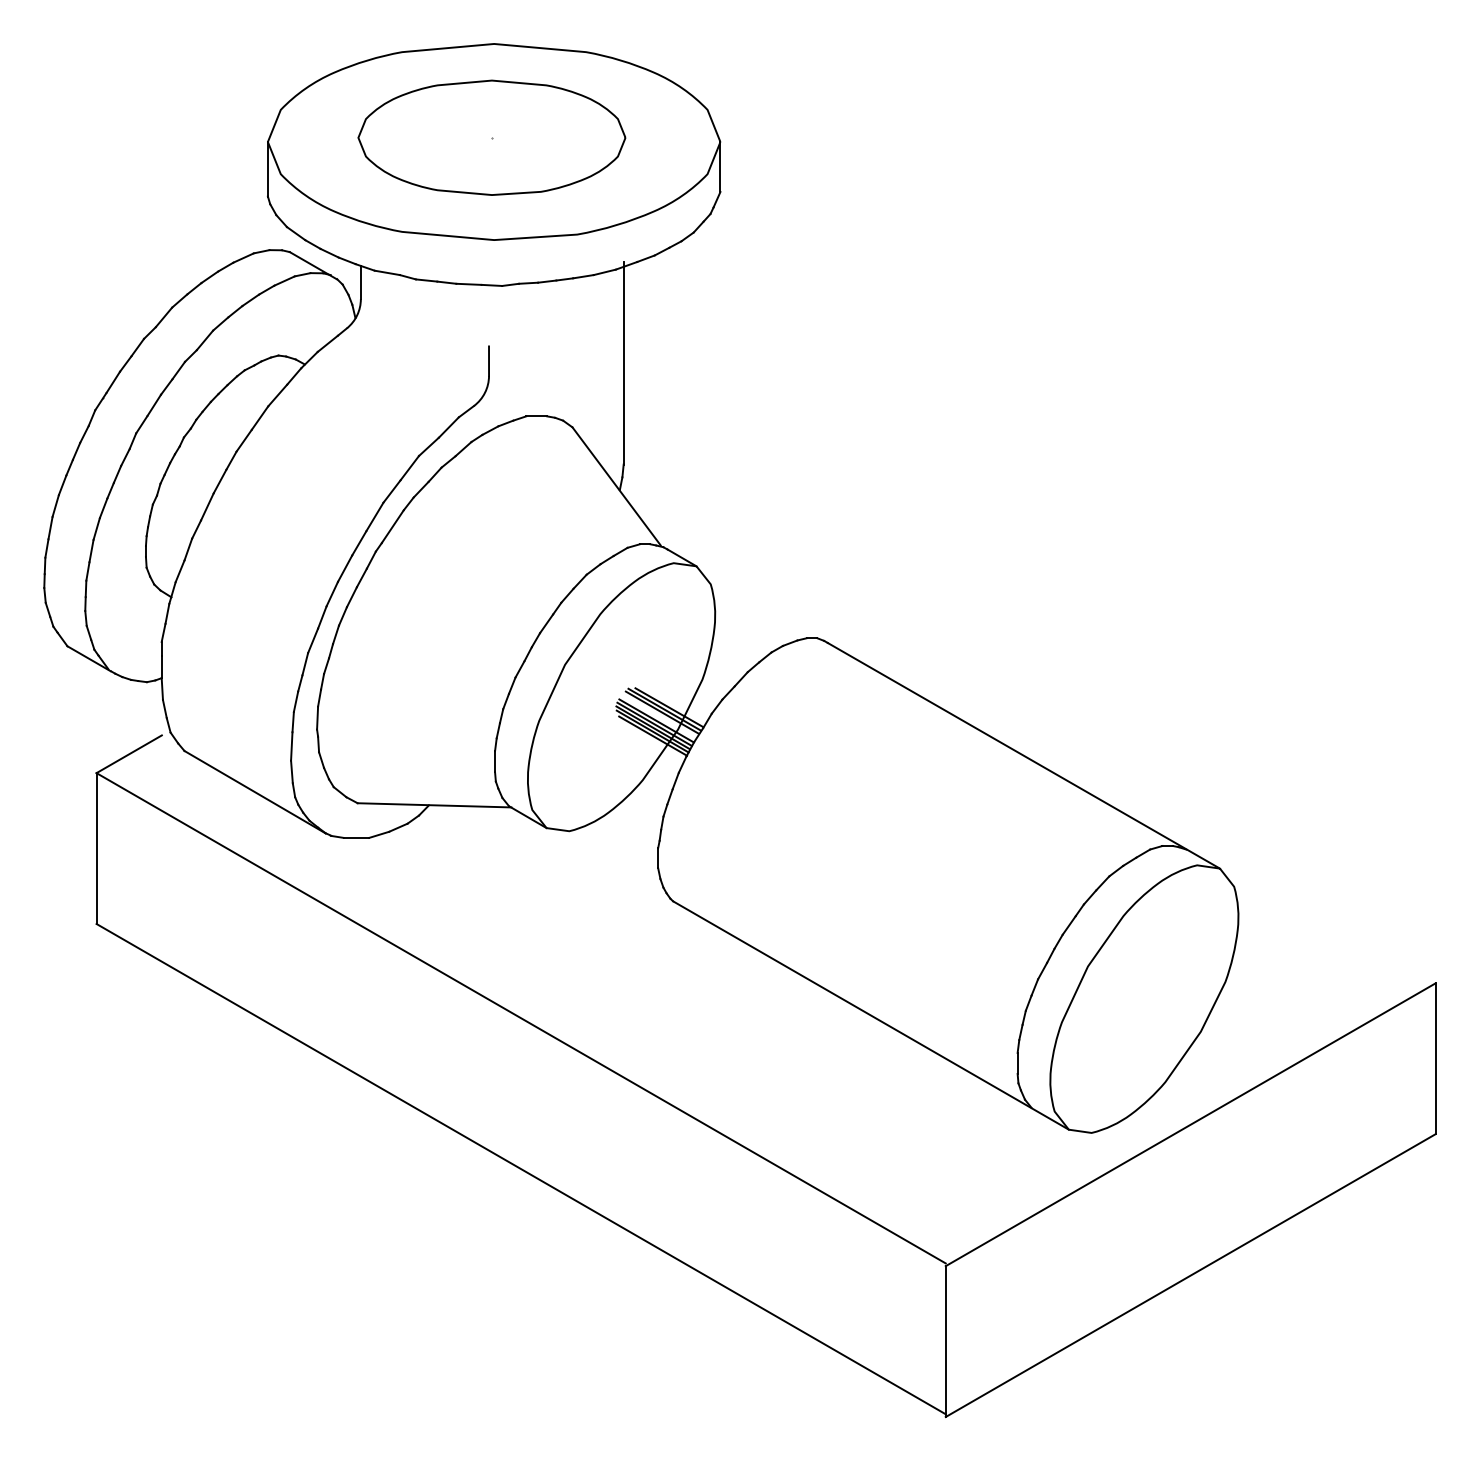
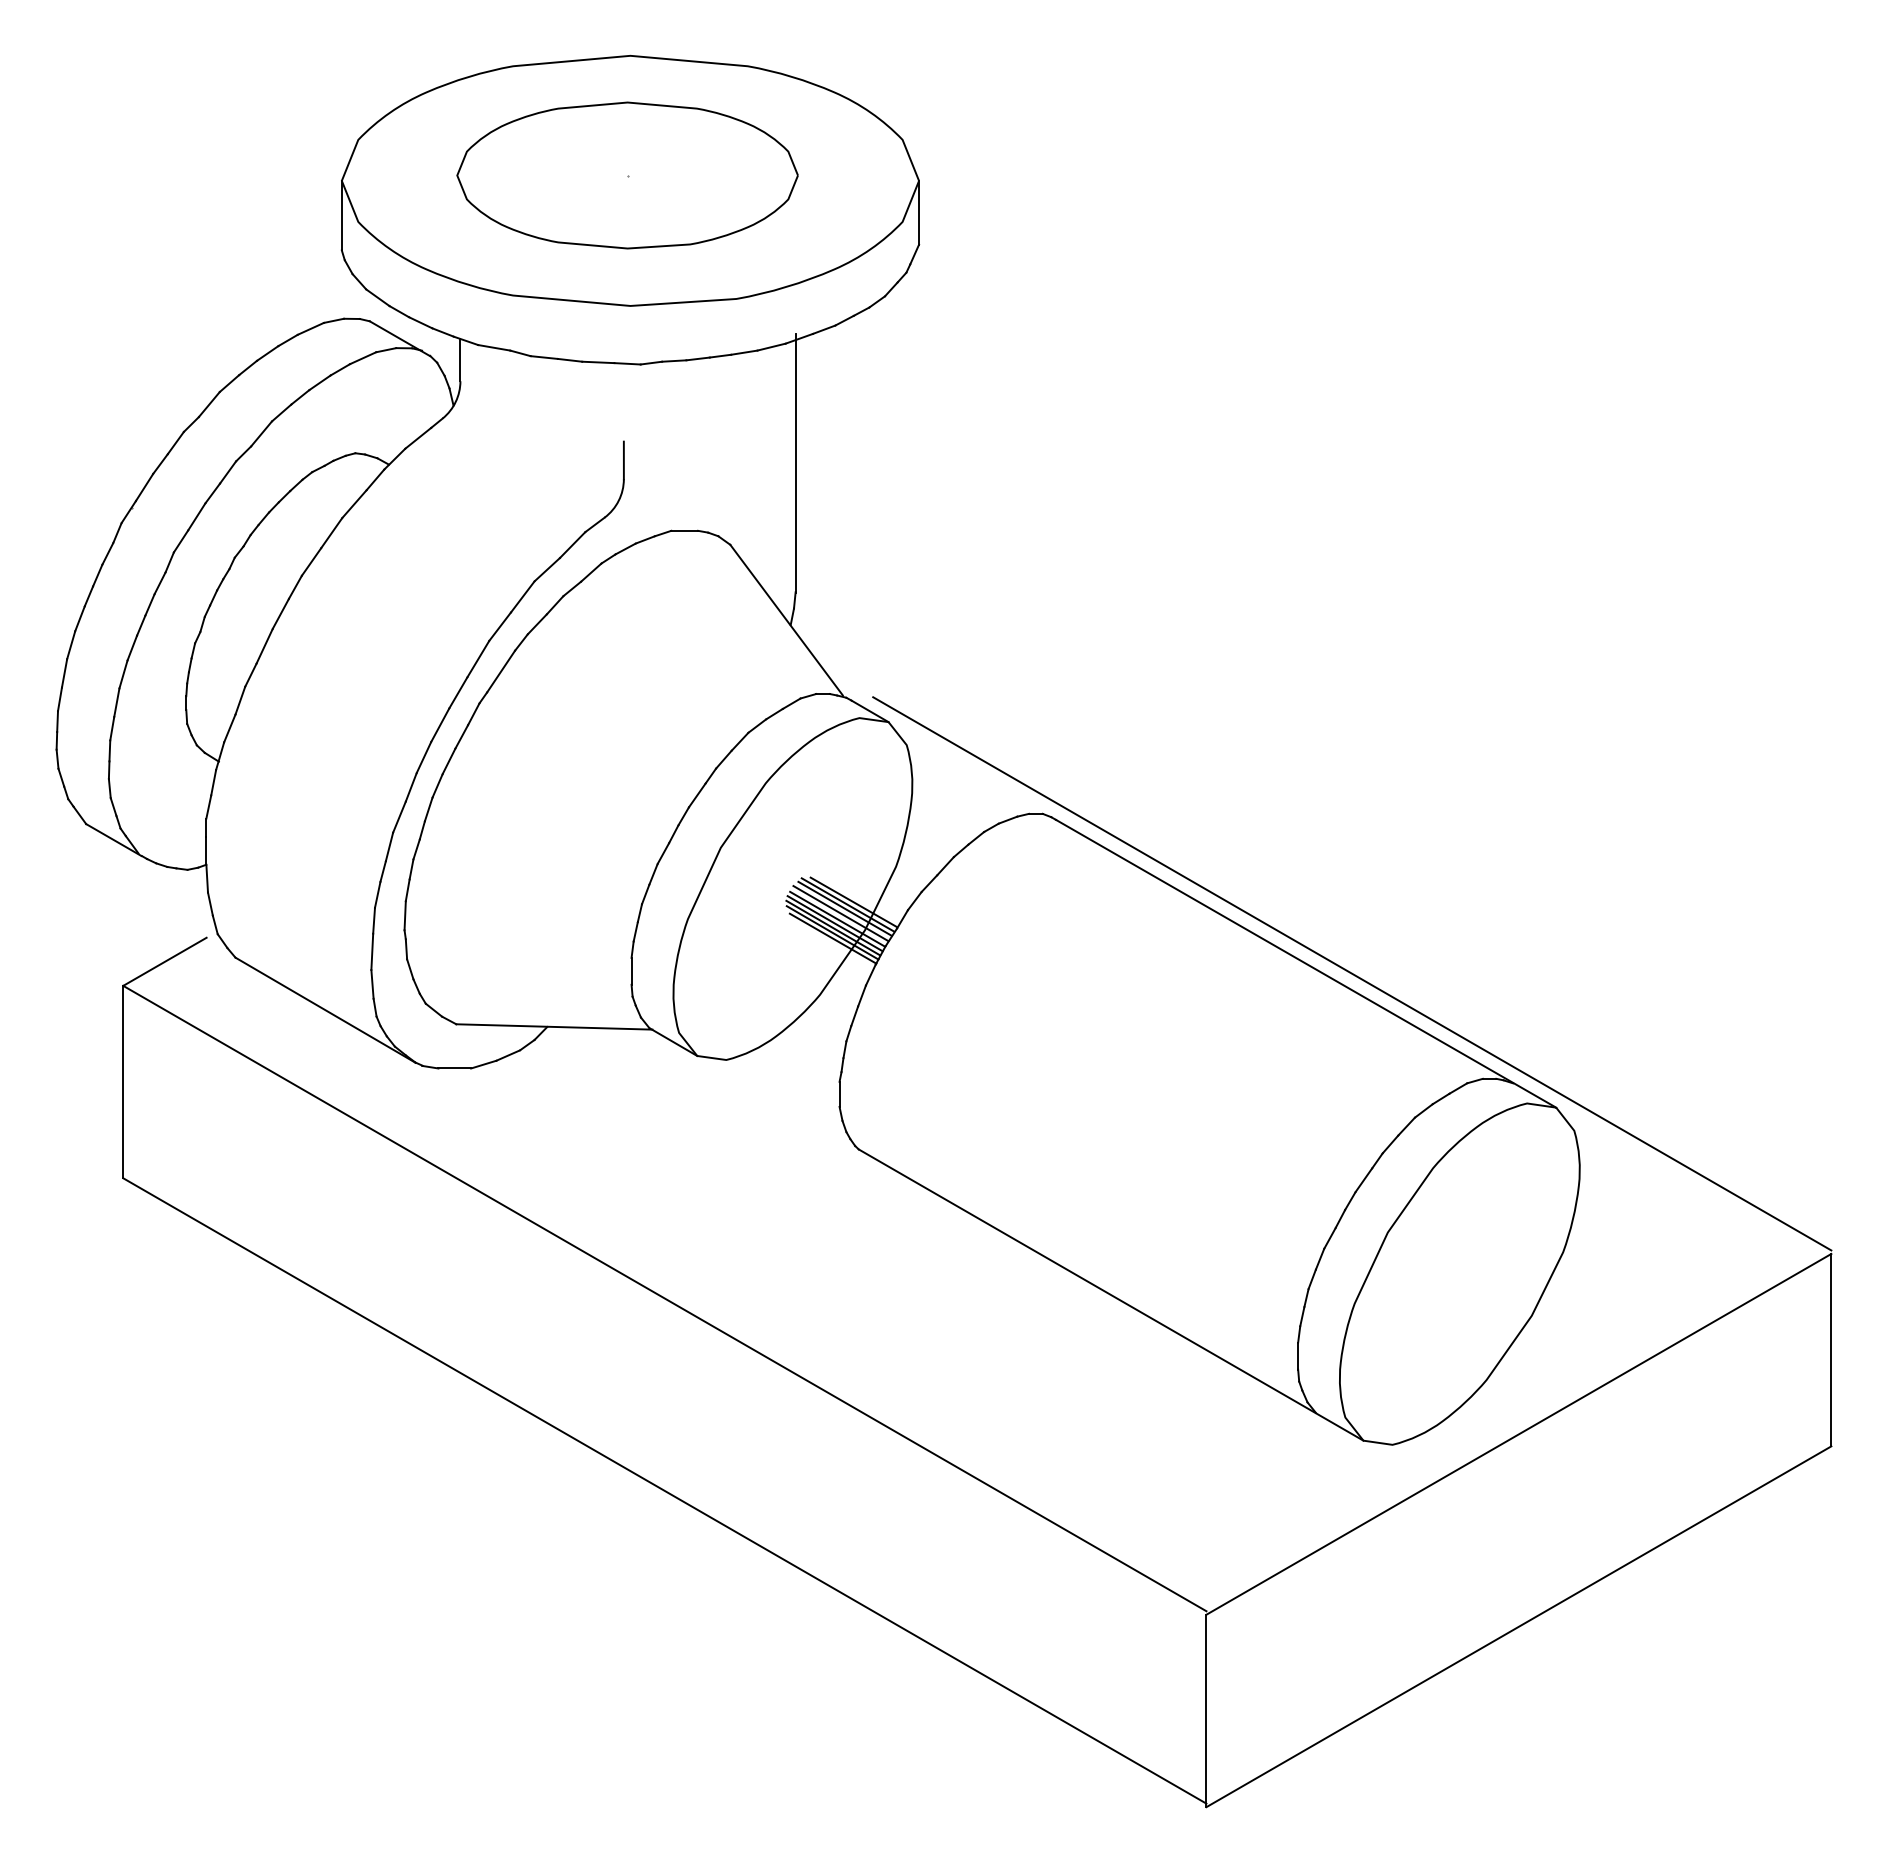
line: (658, 716) -> (840, 913), added
line: (1060, 763) -> (1352, 973), added

